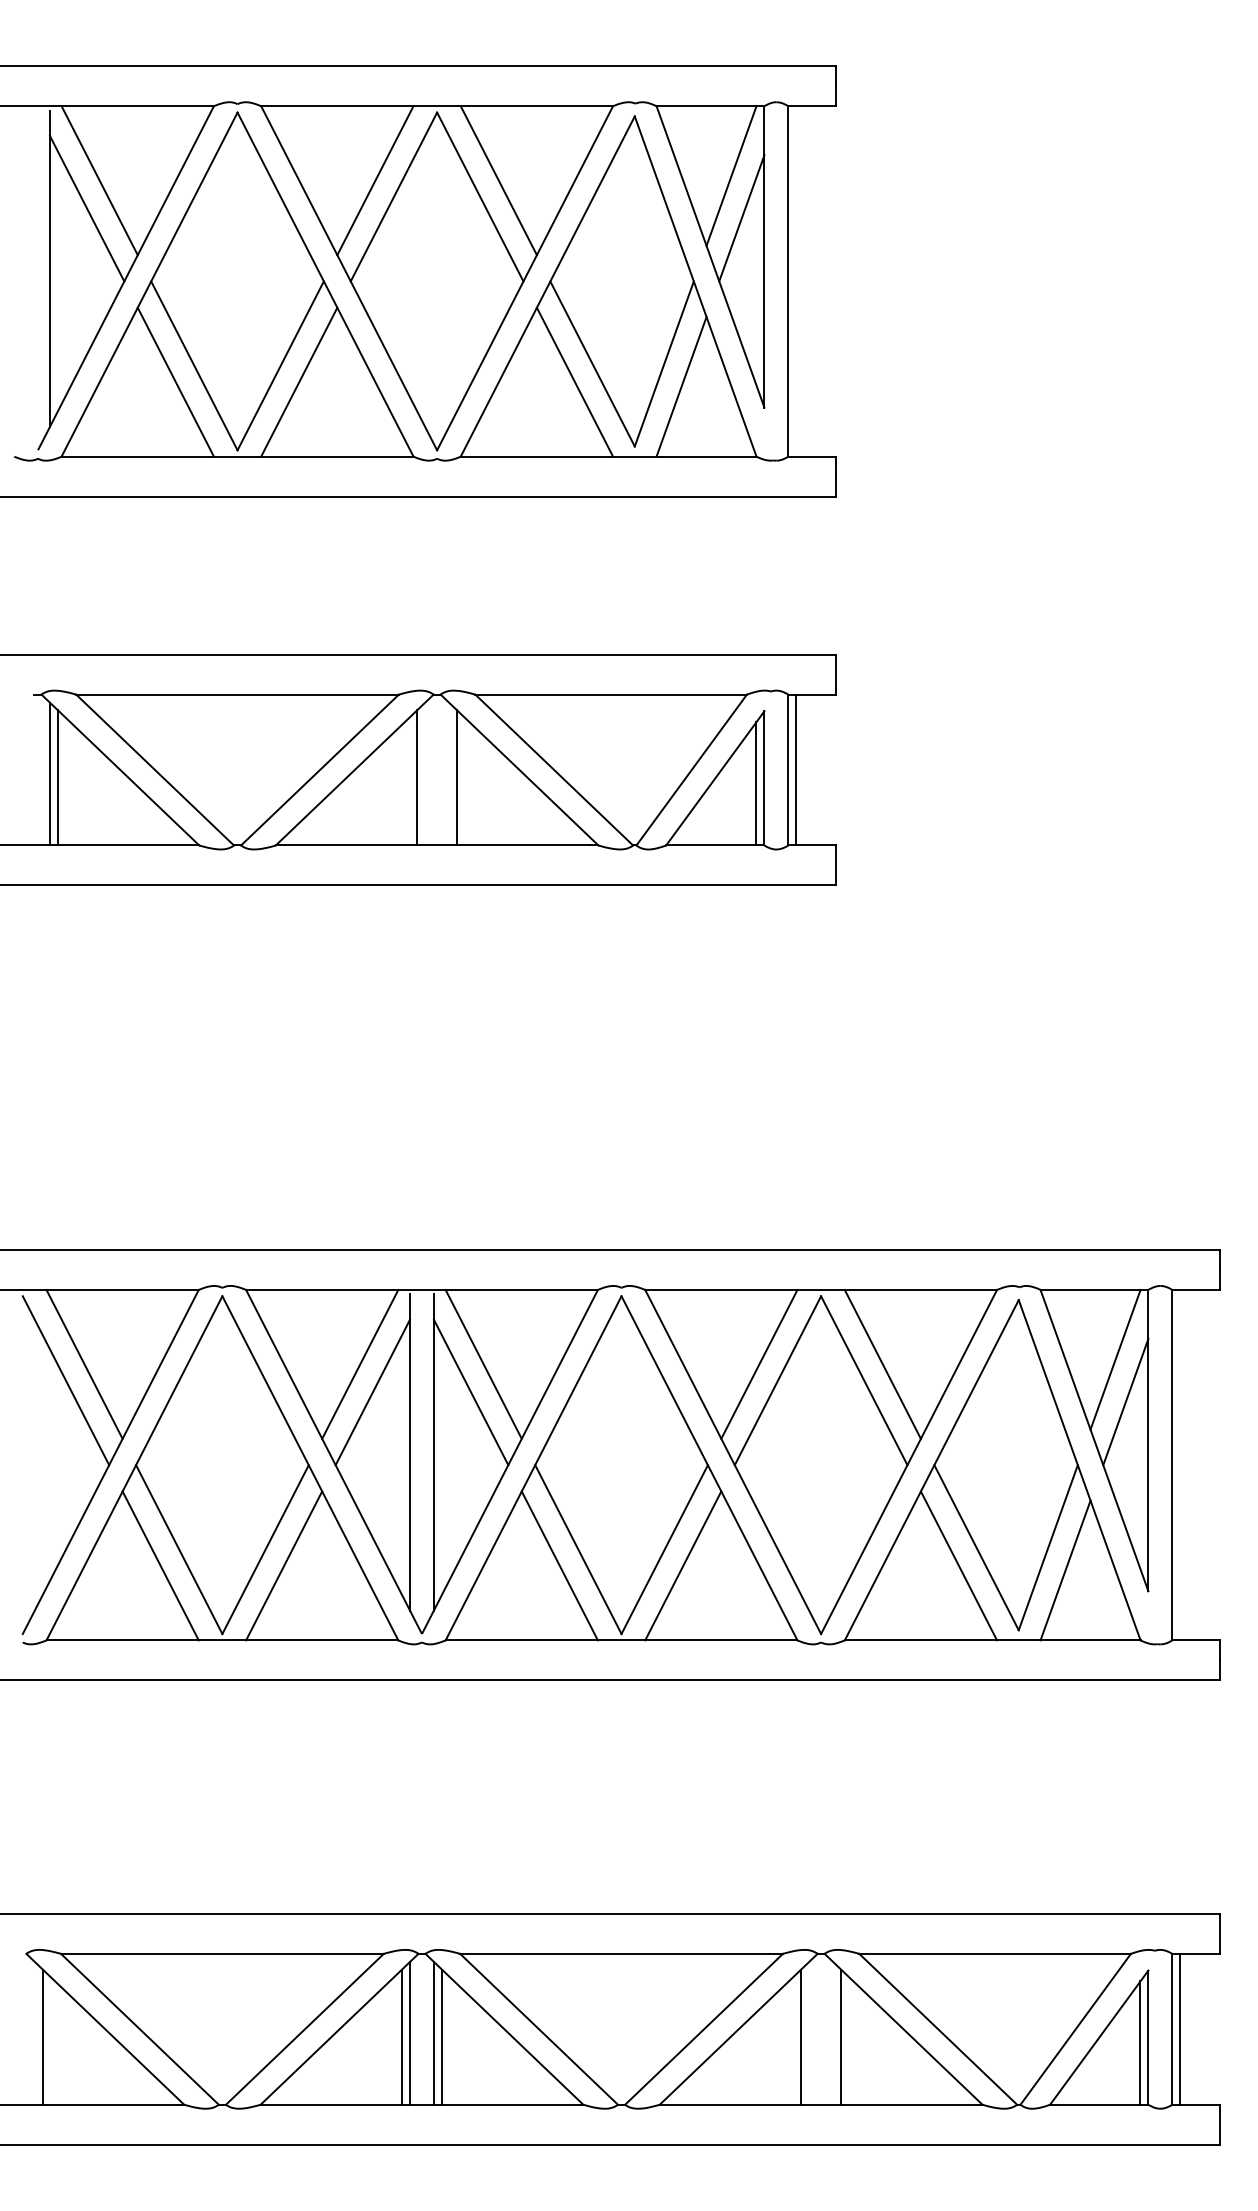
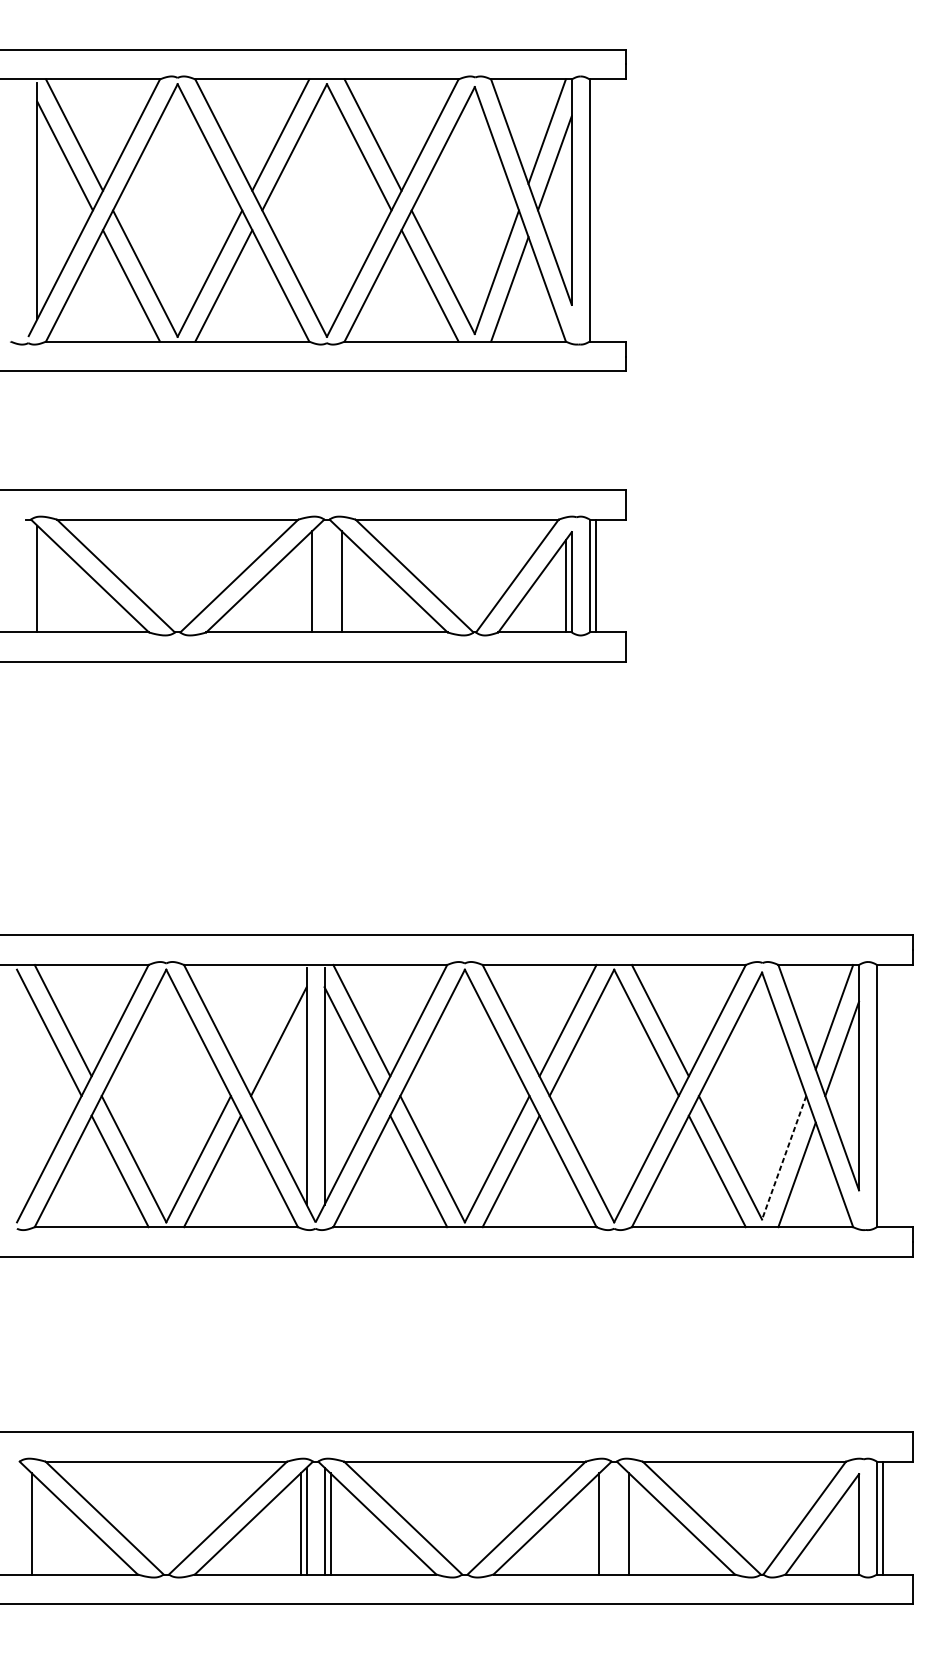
line: (57, 777) -> (42, 581), removed
line: (360, 1363) -> (269, 1020), removed
line: (1048, 1547) -> (784, 1157), solid -> dashed
line: (1140, 2042) -> (853, 1527), removed

